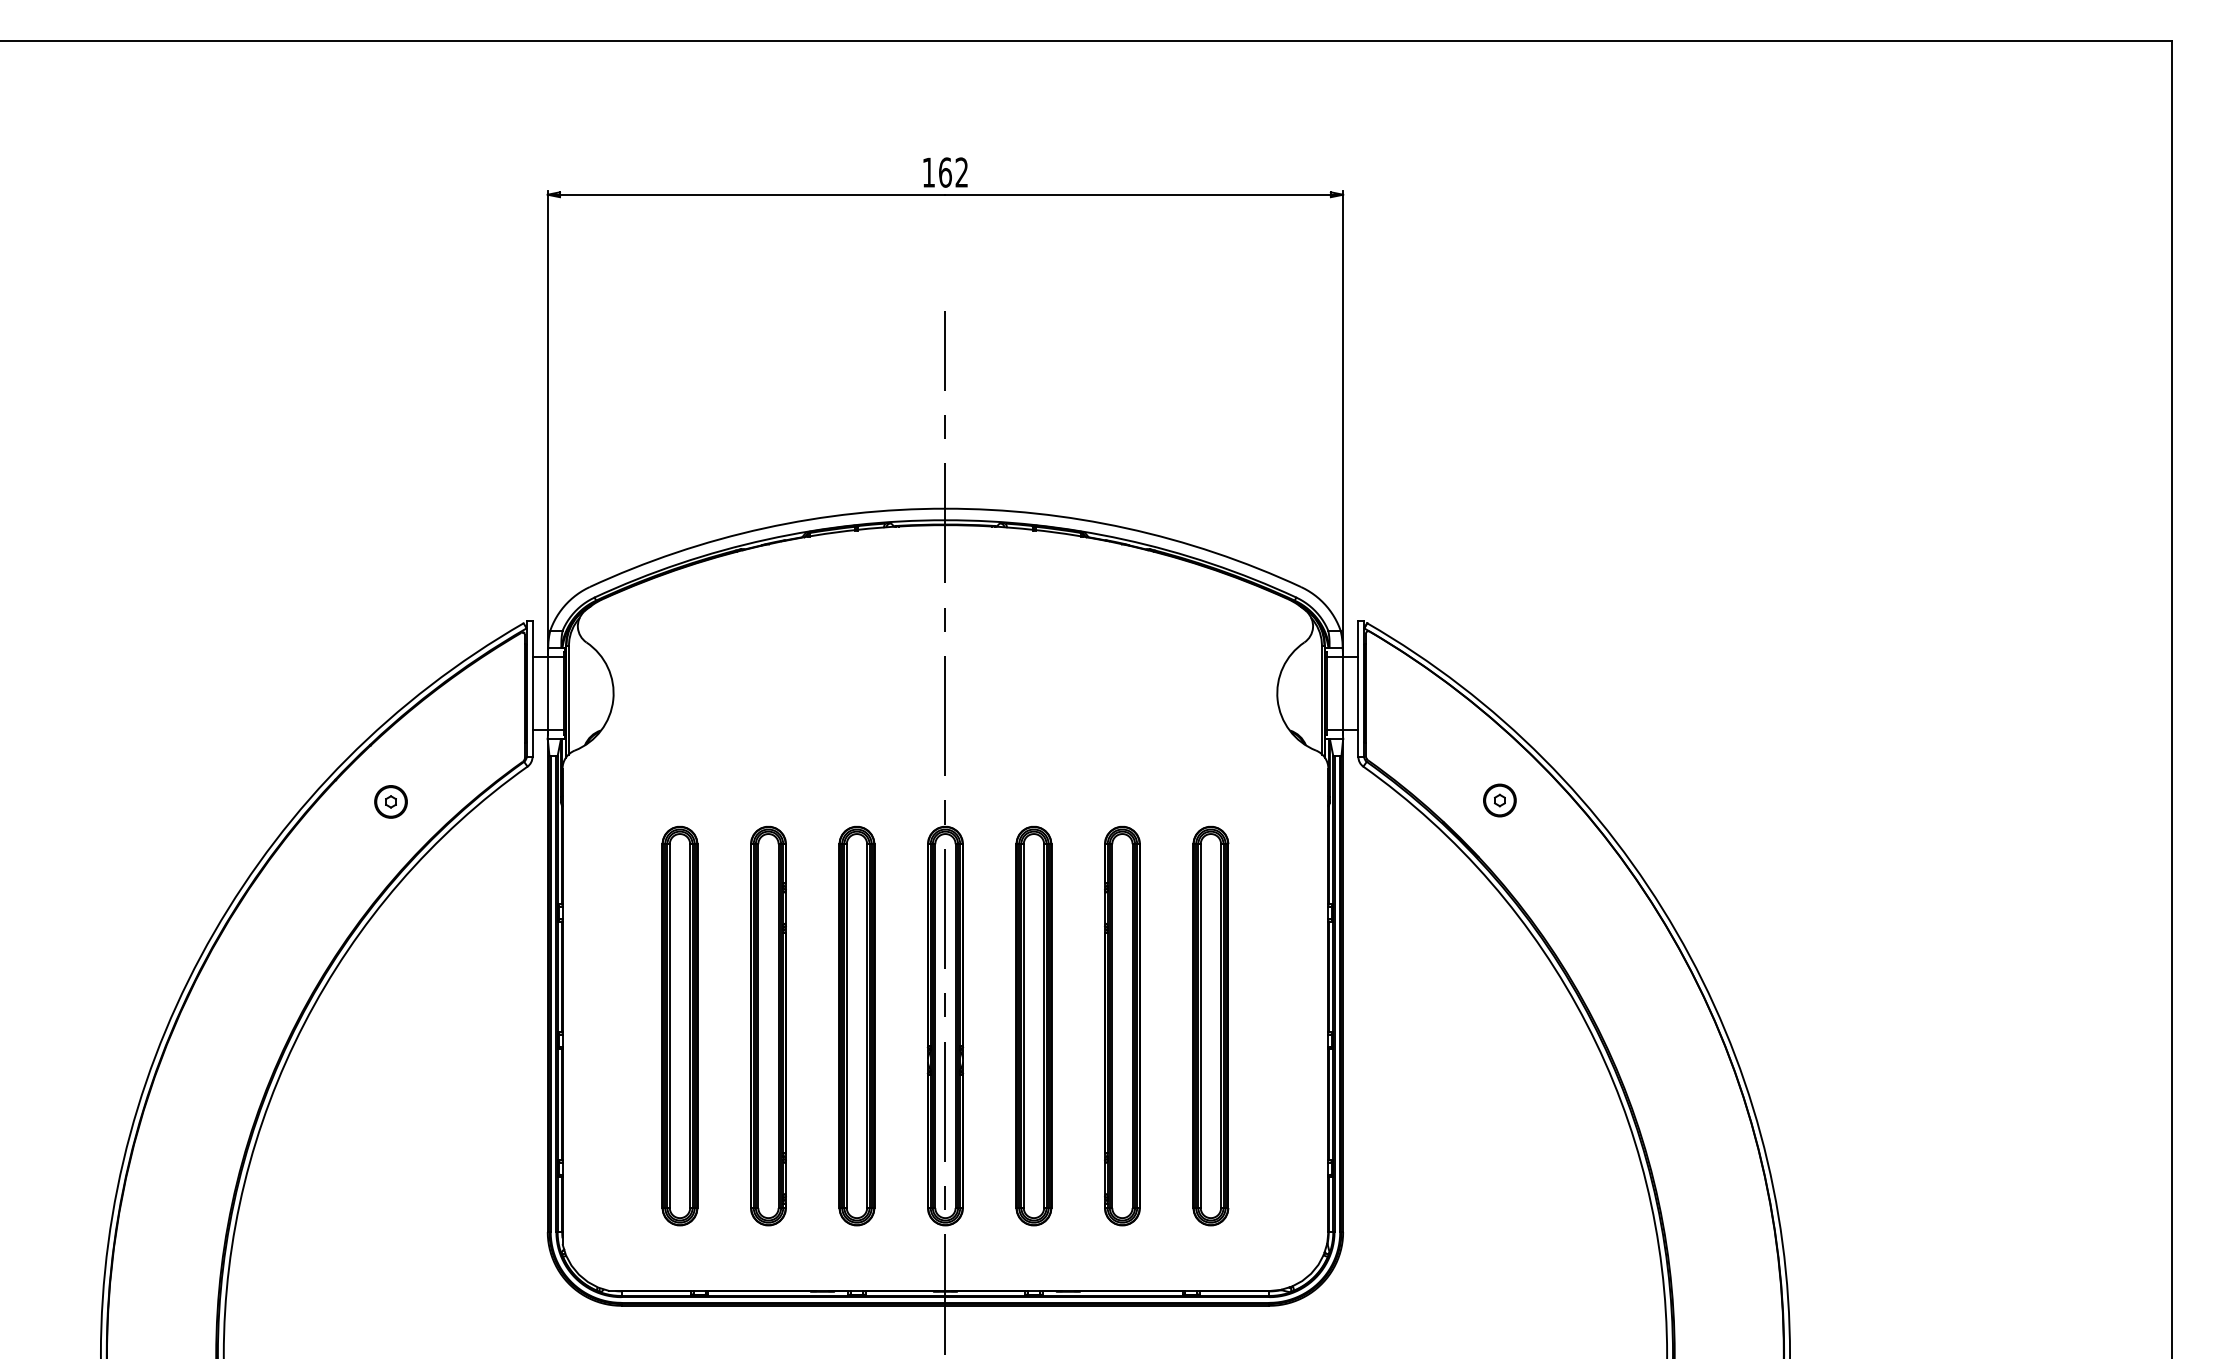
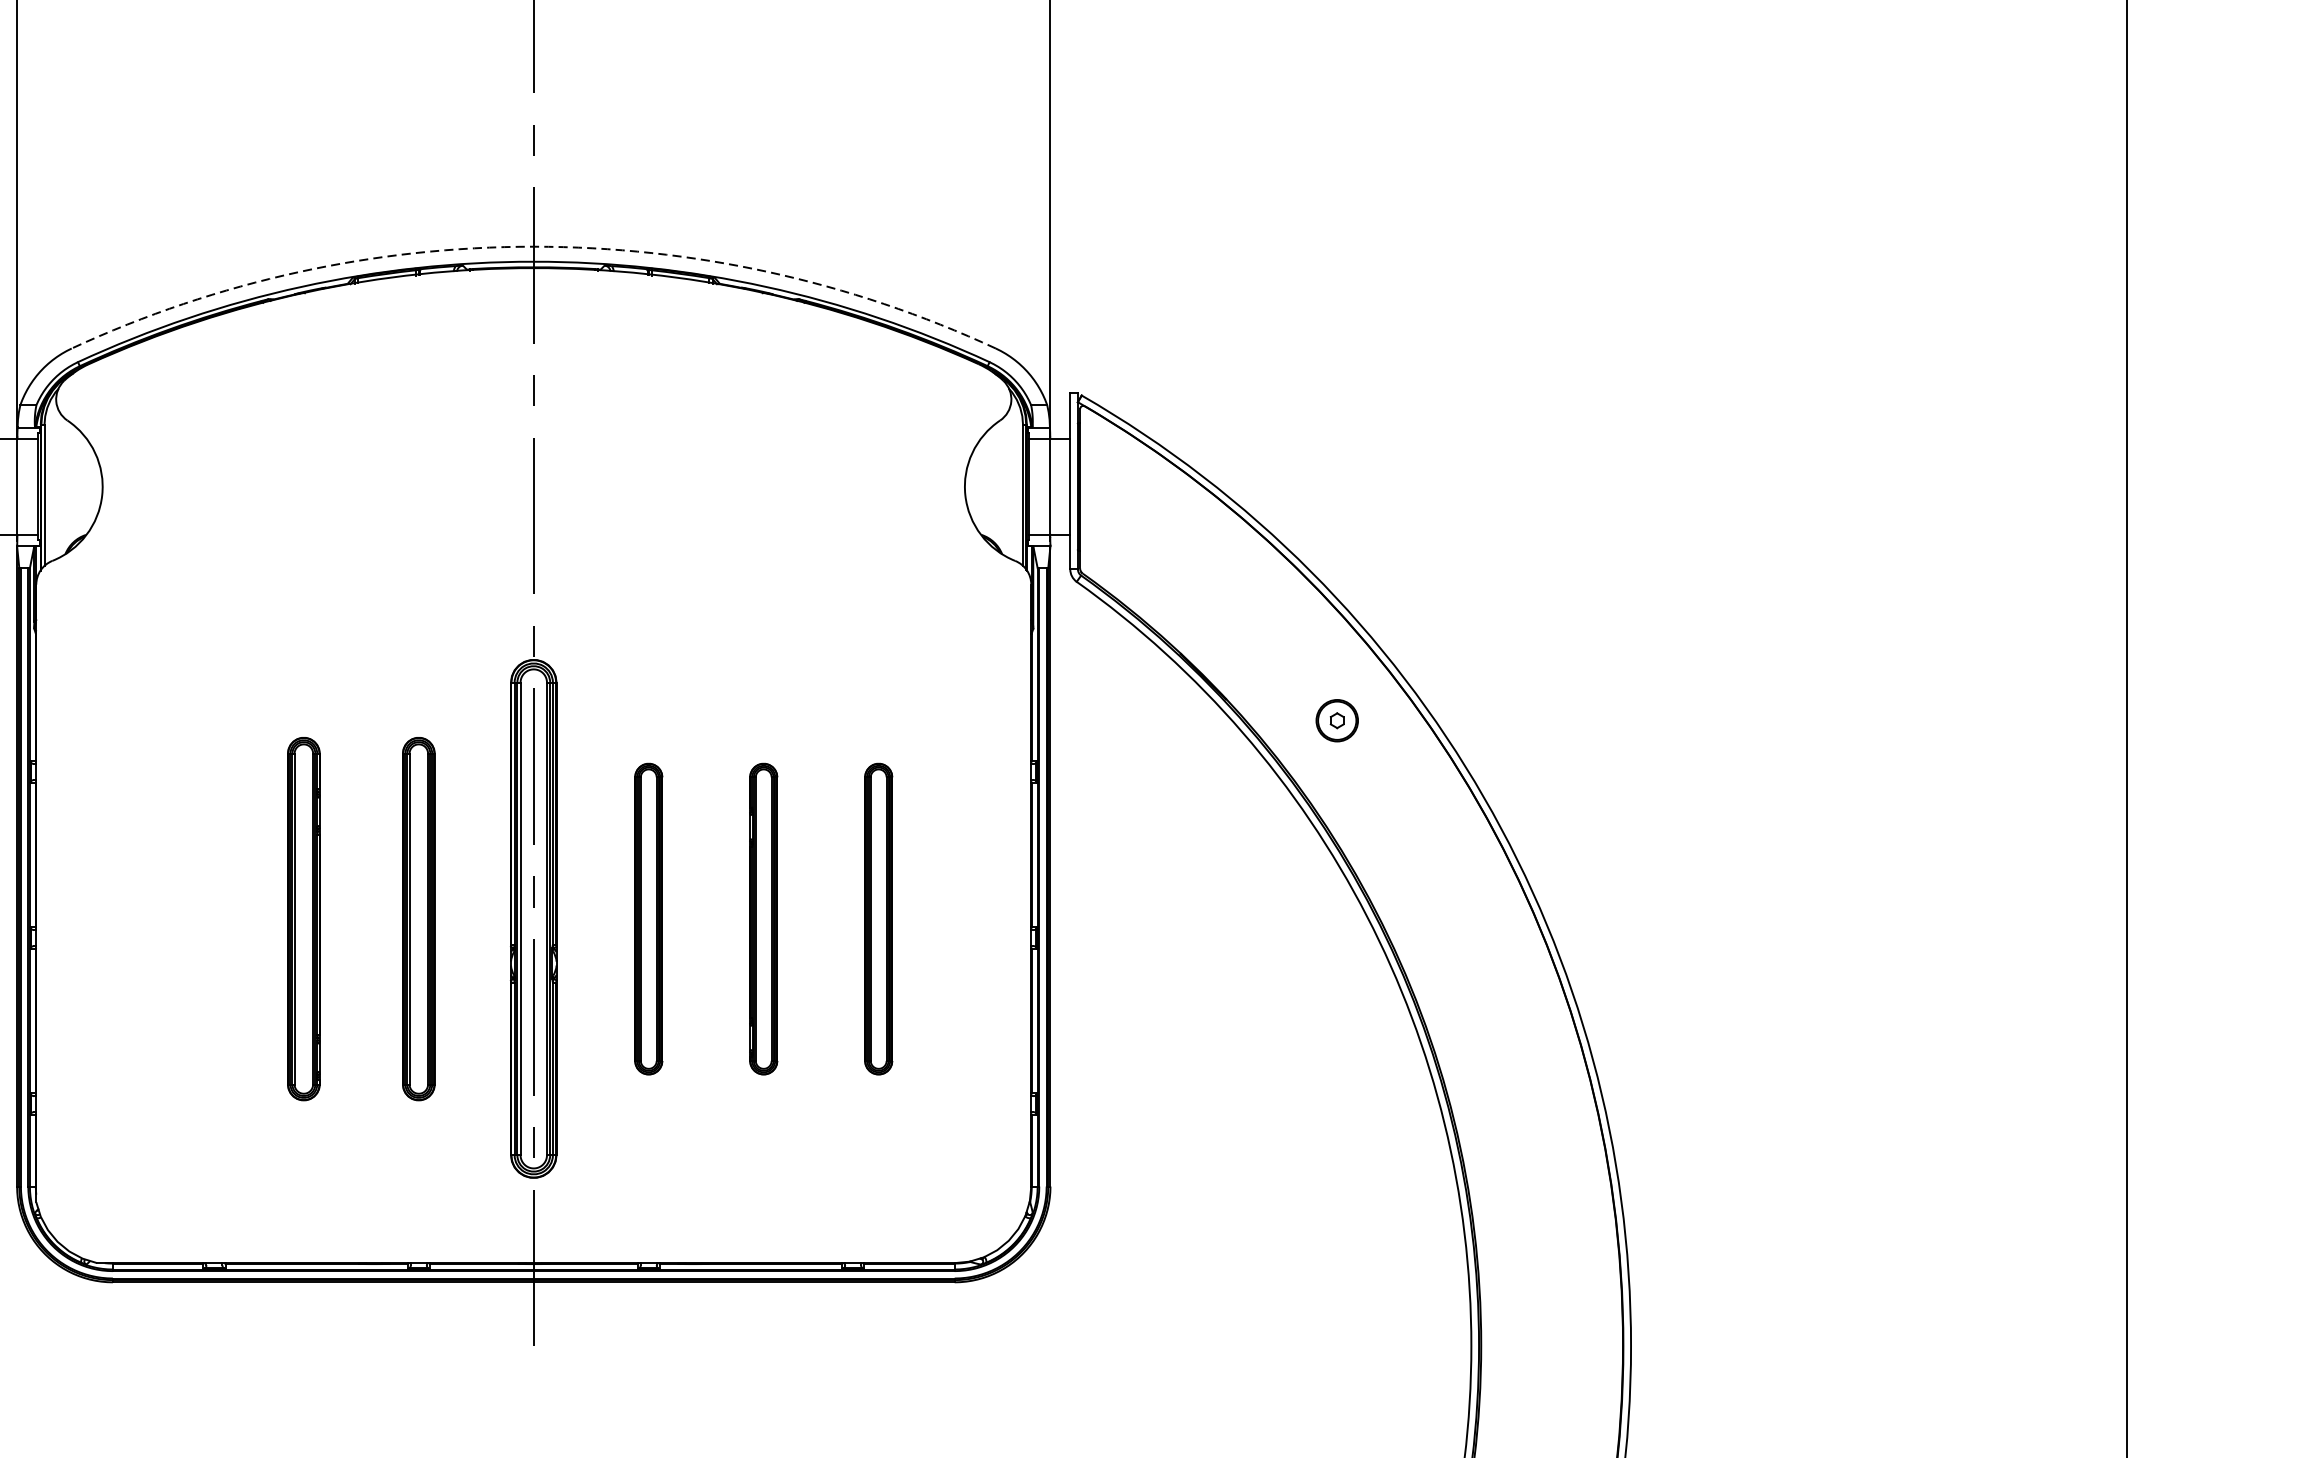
arc: (945, 508) -> (533, 246), solid -> dashed
part: (1499, 800) -> (1336, 720), moved
part: (679, 1026) -> (188, 919), removed
part: (768, 1026) -> (303, 919), size x0.7
part: (856, 1026) -> (418, 919), size x0.7
part: (1033, 1026) -> (648, 919), size x0.6
part: (1122, 1026) -> (763, 919), size x0.6
part: (1210, 1026) -> (878, 919), size x0.6

